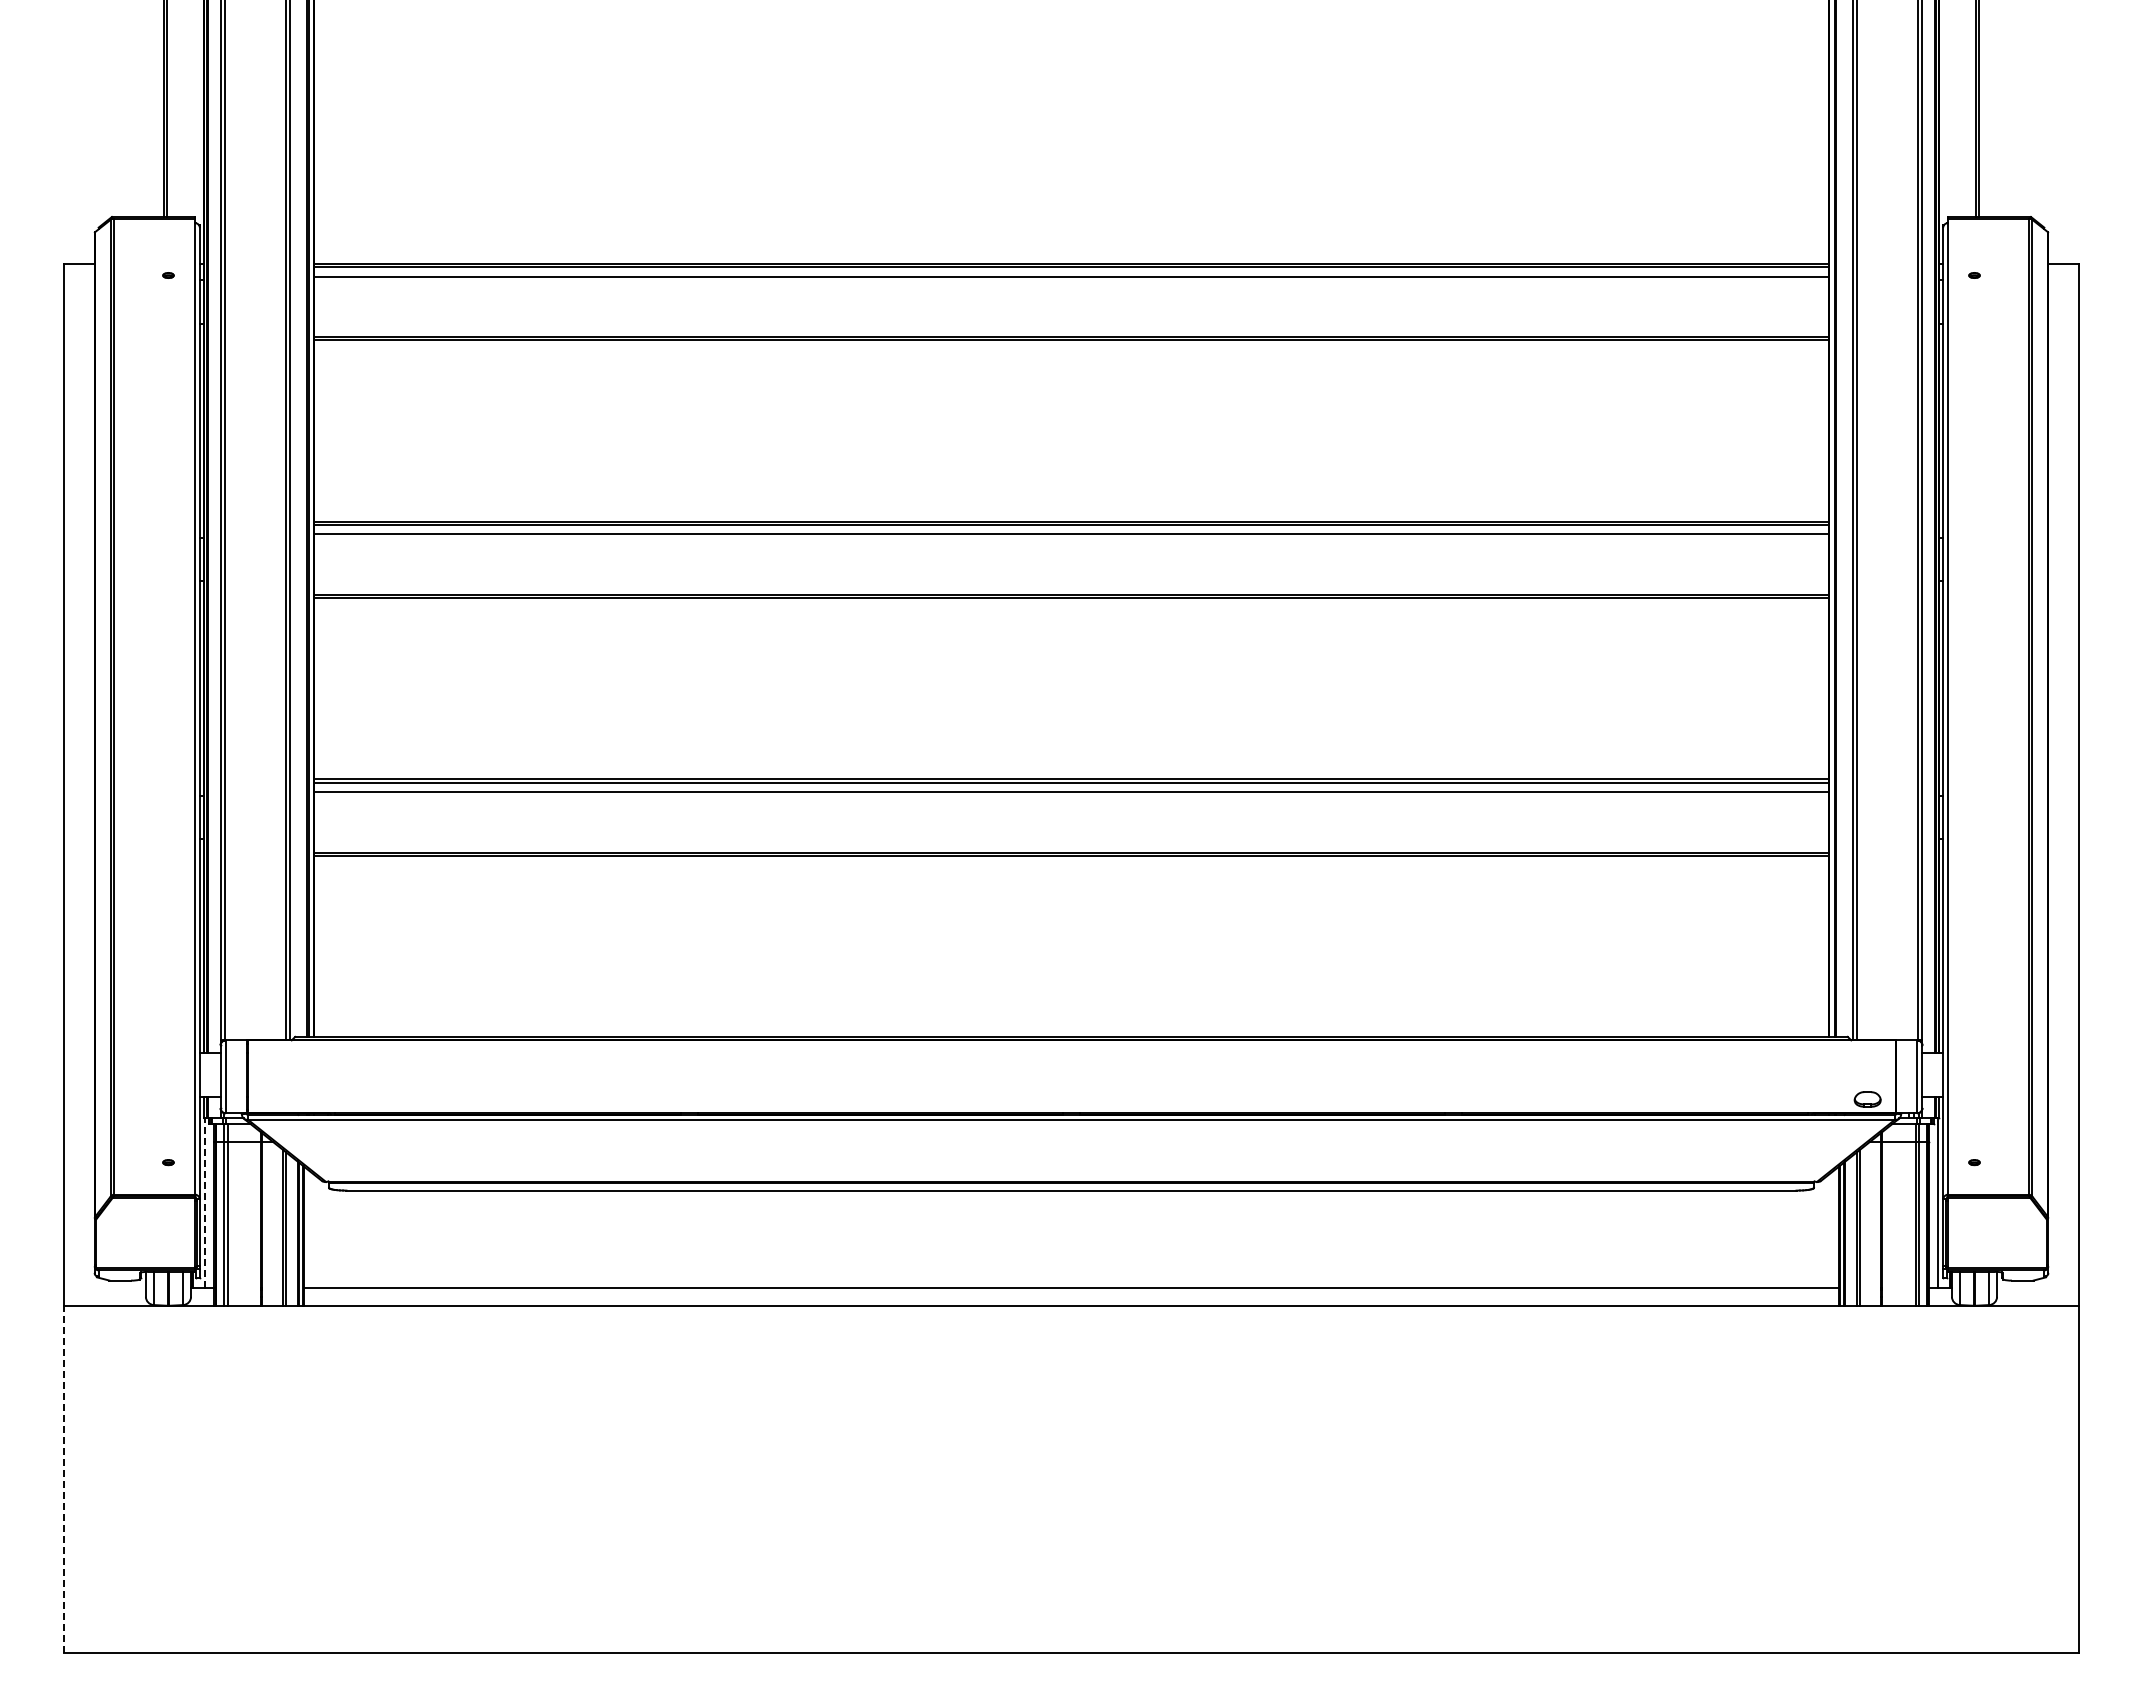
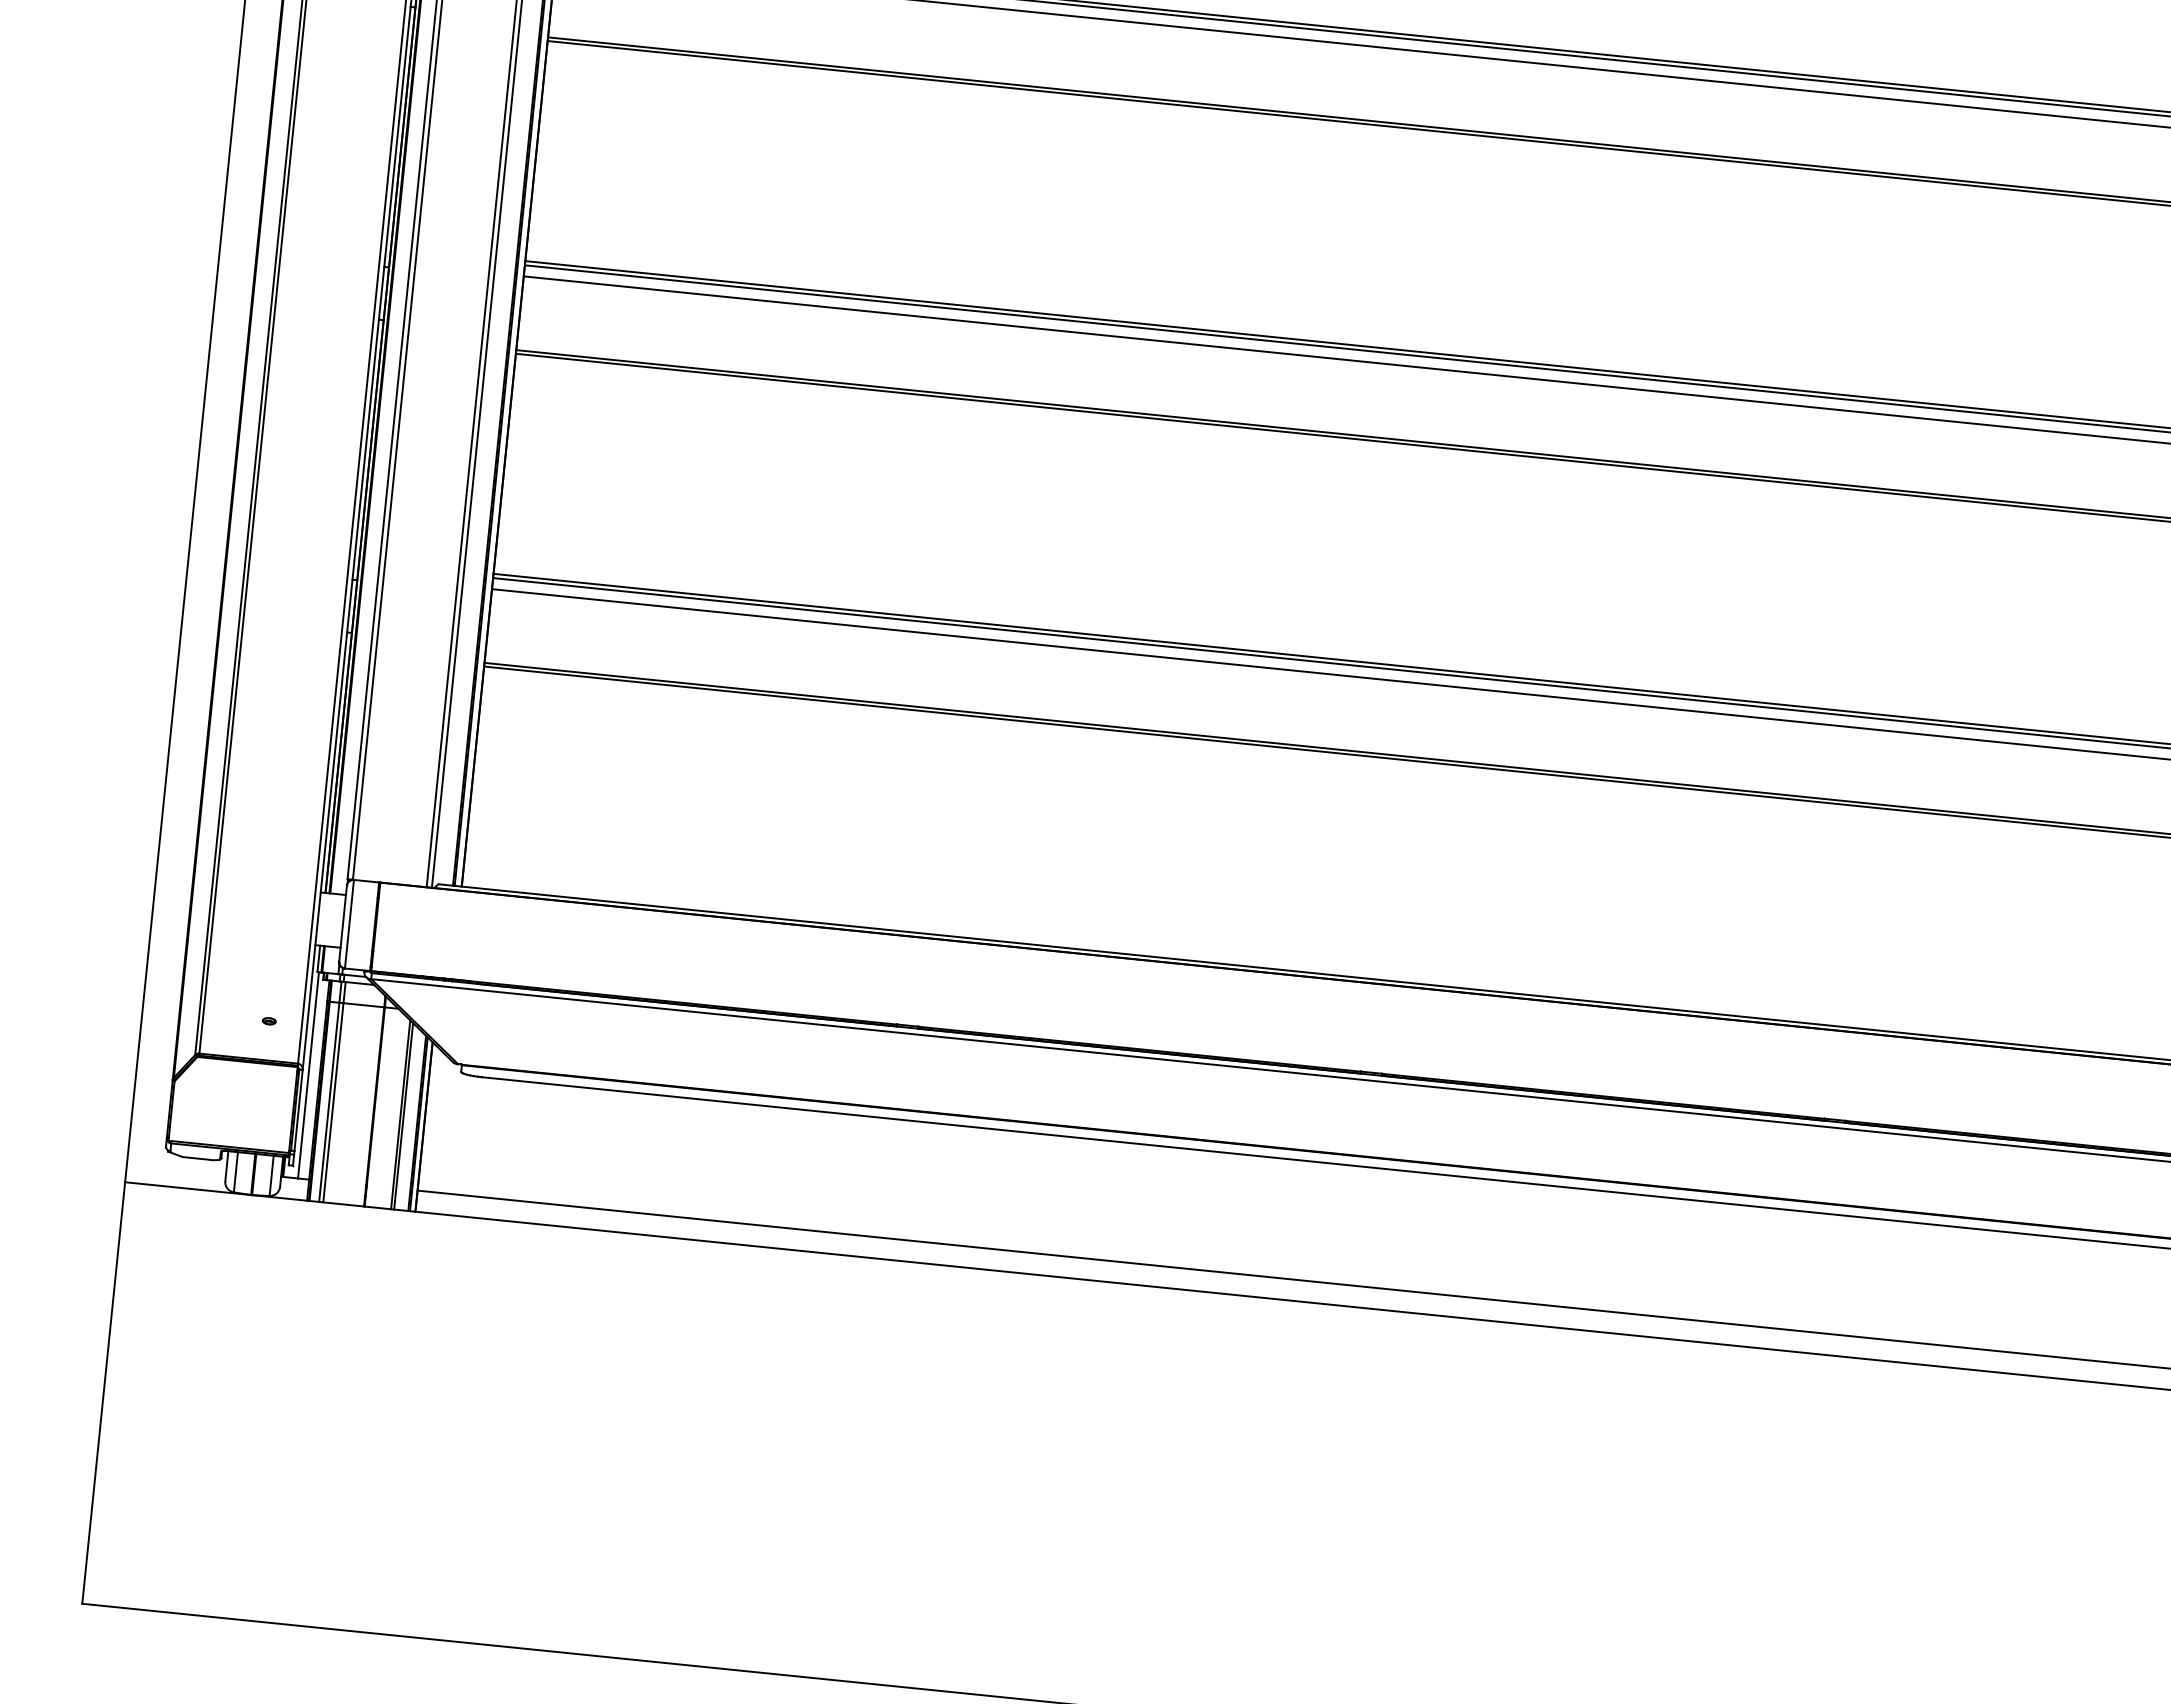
line: (204, 1203) -> (307, 1075), dashed -> solid
line: (64, 1479) -> (103, 1393), dashed -> solid

